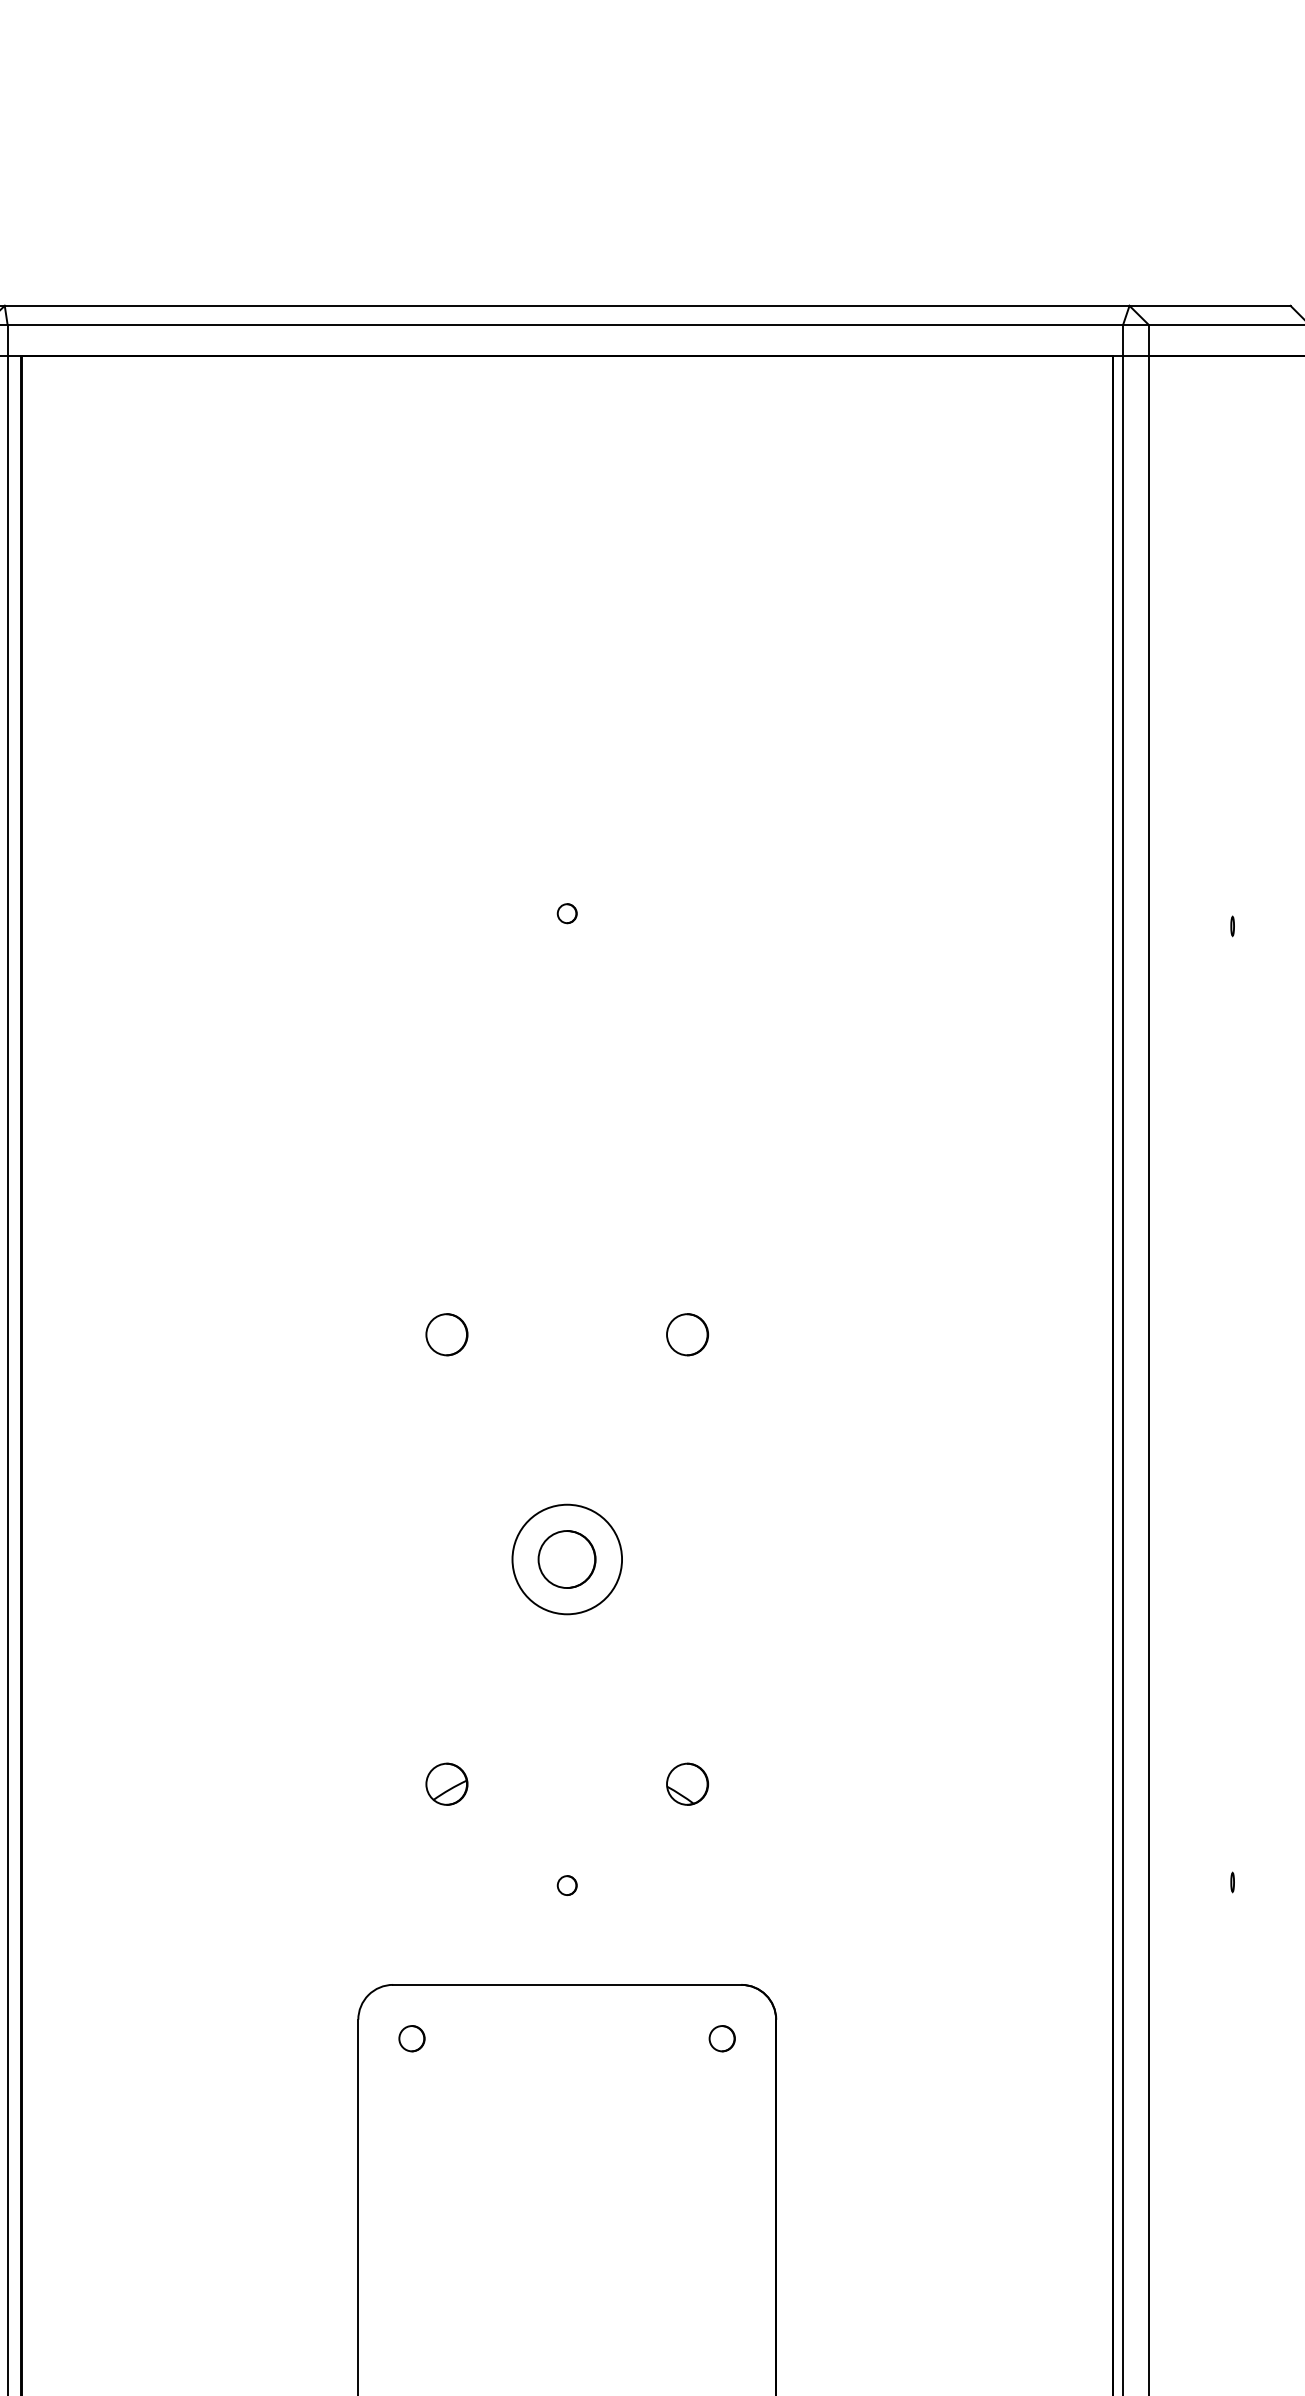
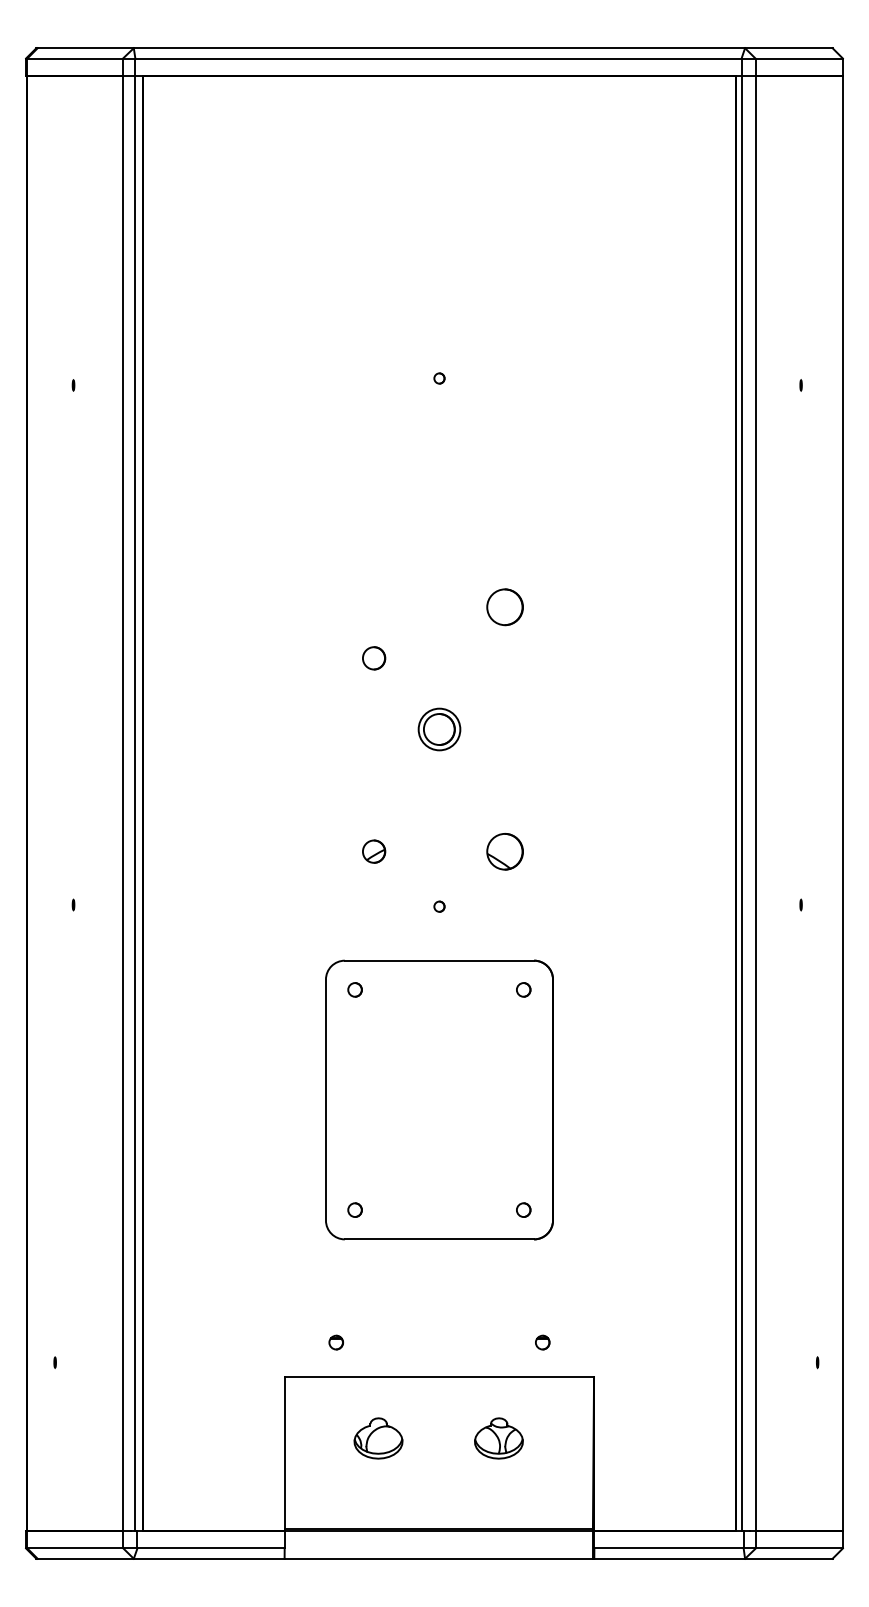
circle: (447, 1334) -> (374, 658), moved
circle: (686, 1334) -> (504, 607), size x1.6
circle: (567, 1559) -> (439, 729), size x0.7
part: (686, 1783) -> (504, 851), size x1.6

